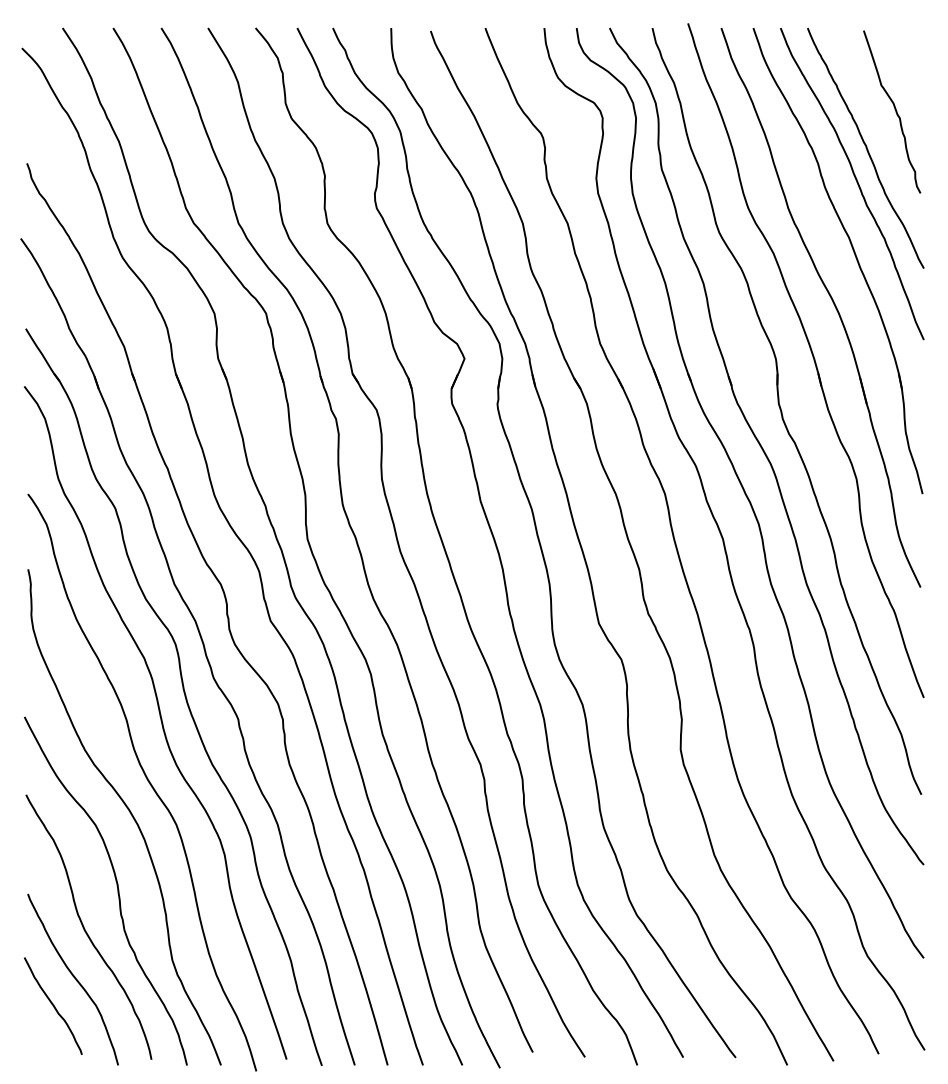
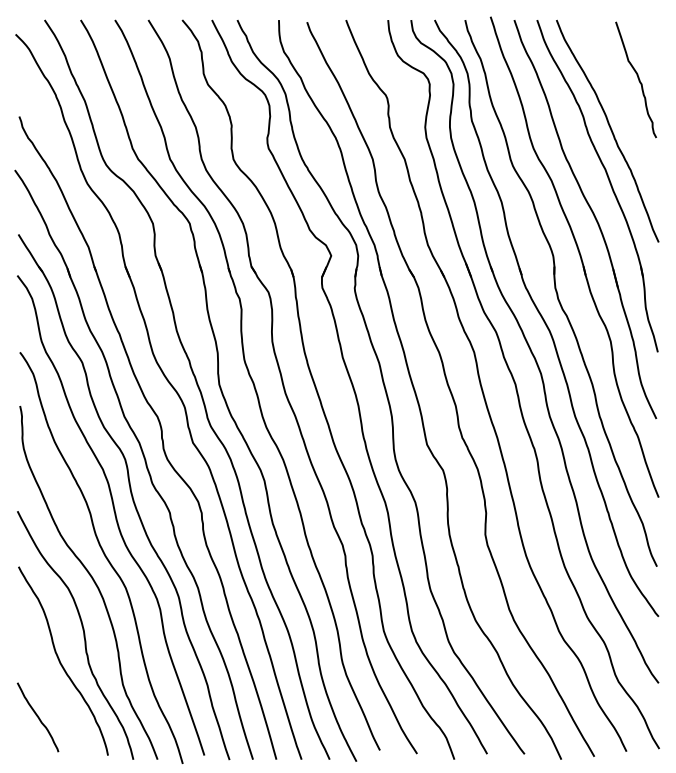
curve: (865, 147) -> (617, 105), removed
curve: (73, 977) -> (52, 697), removed

